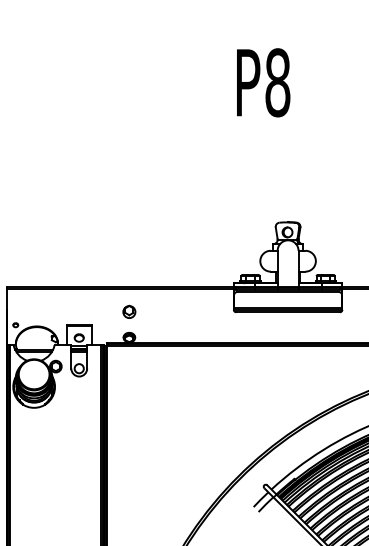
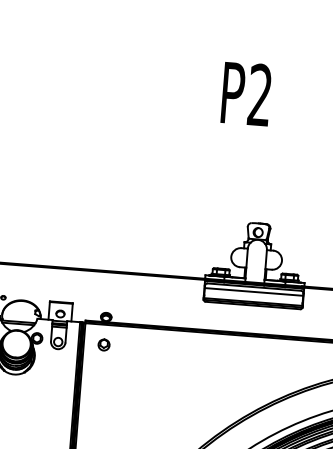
text: (277, 82) -> (259, 95), P8 -> P2
line: (287, 297) -> (253, 291), added
part: (129, 311) -> (104, 344), moved

